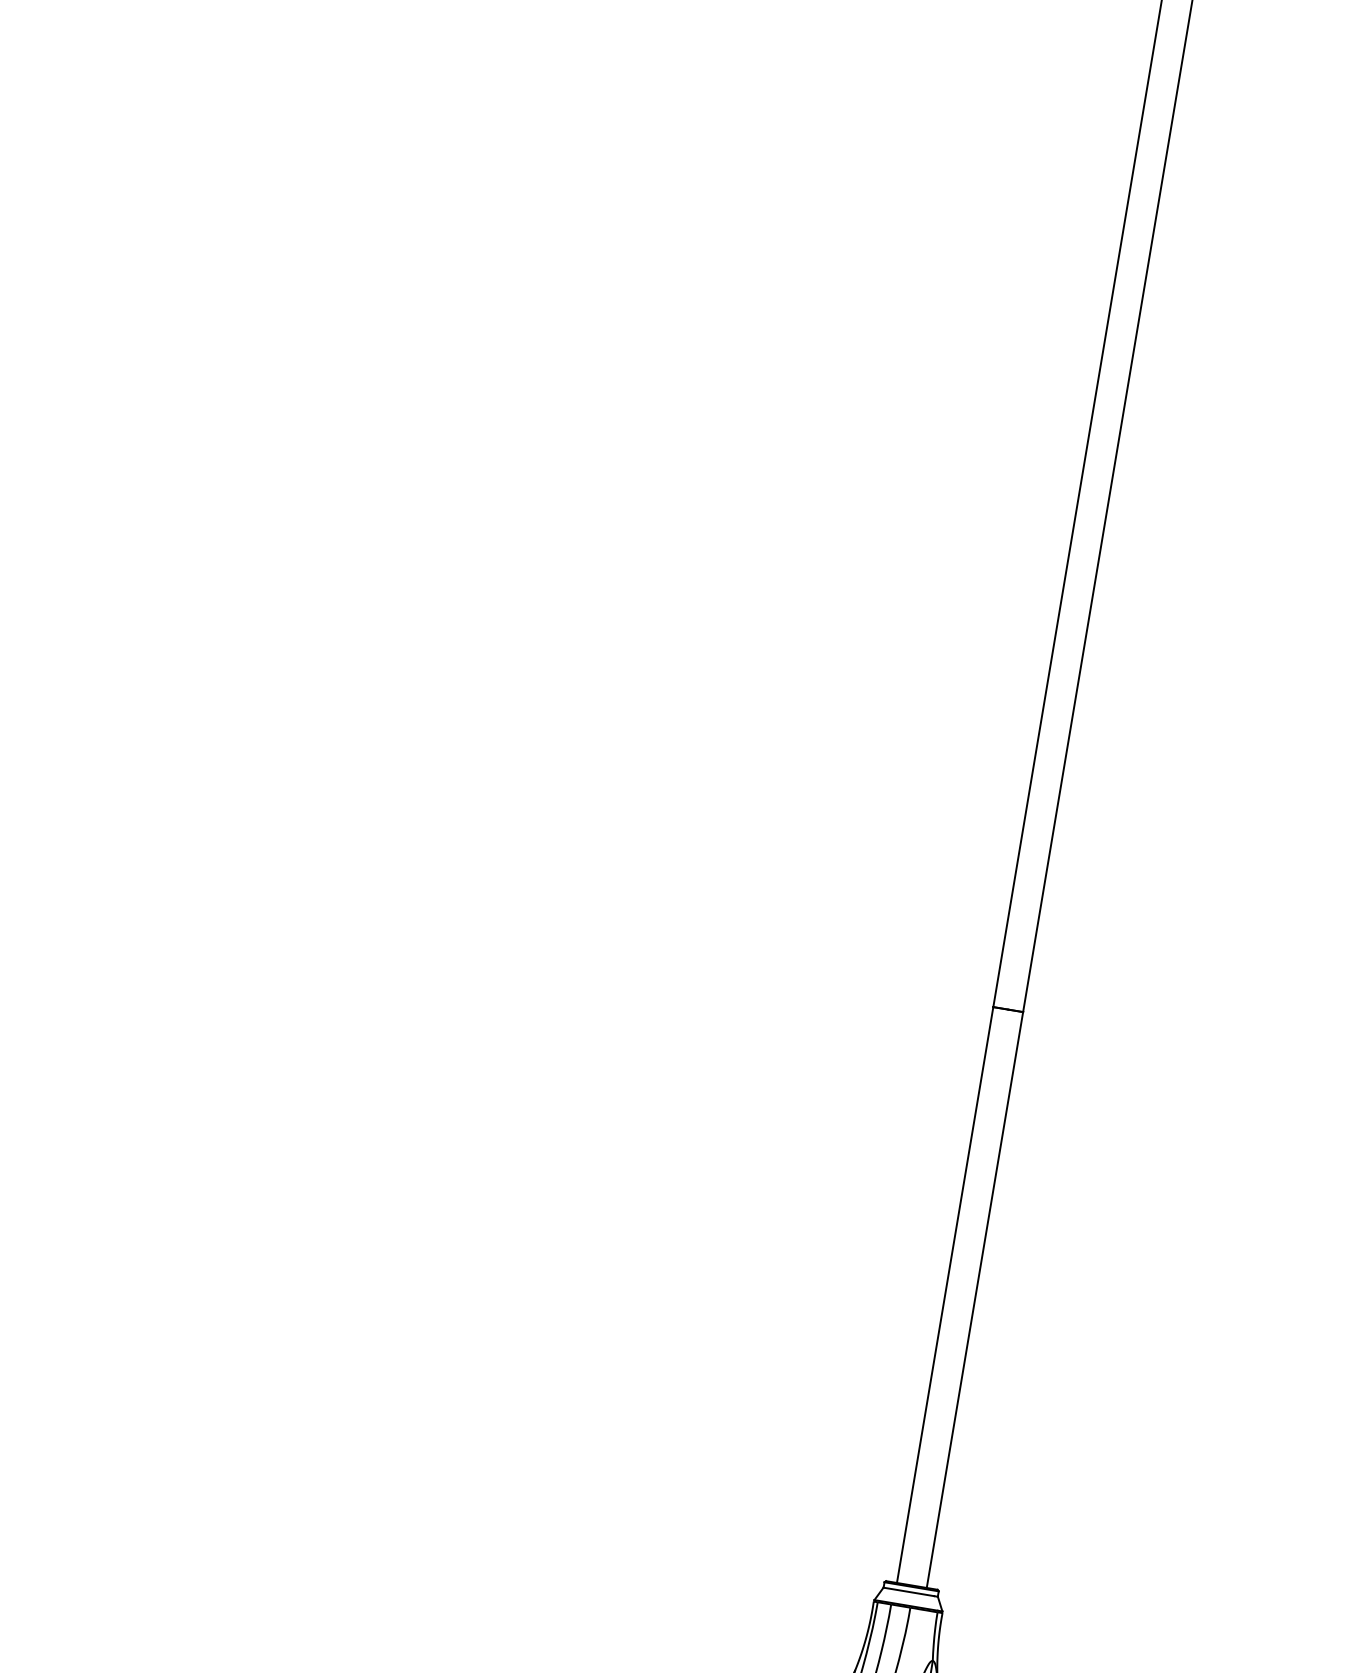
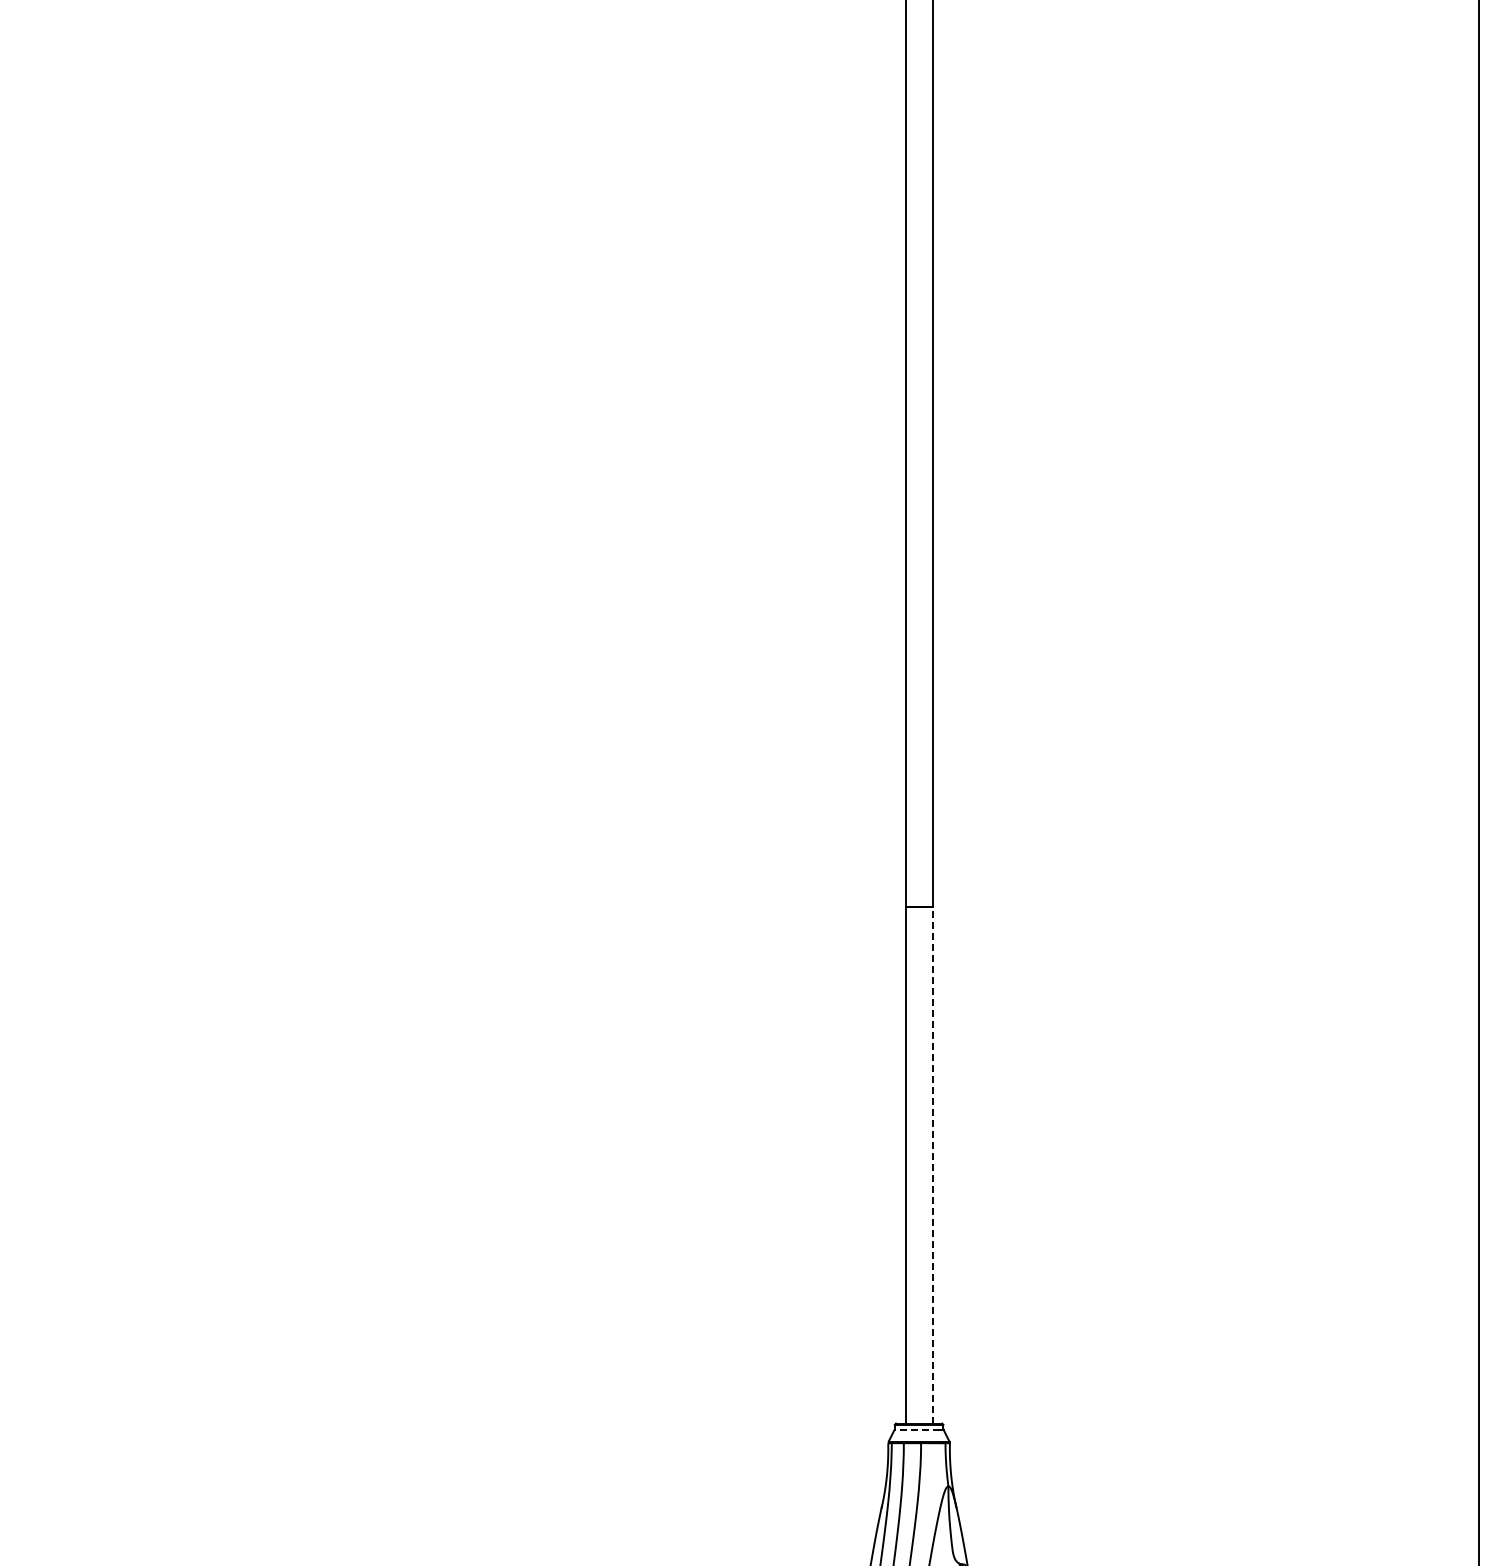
line: (975, 1299) -> (932, 1164), solid -> dashed
line: (908, 1591) -> (917, 1429), solid -> dashed

